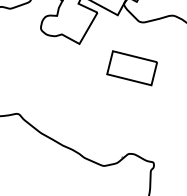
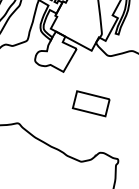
part: (131, 67) -> (90, 103), moved

